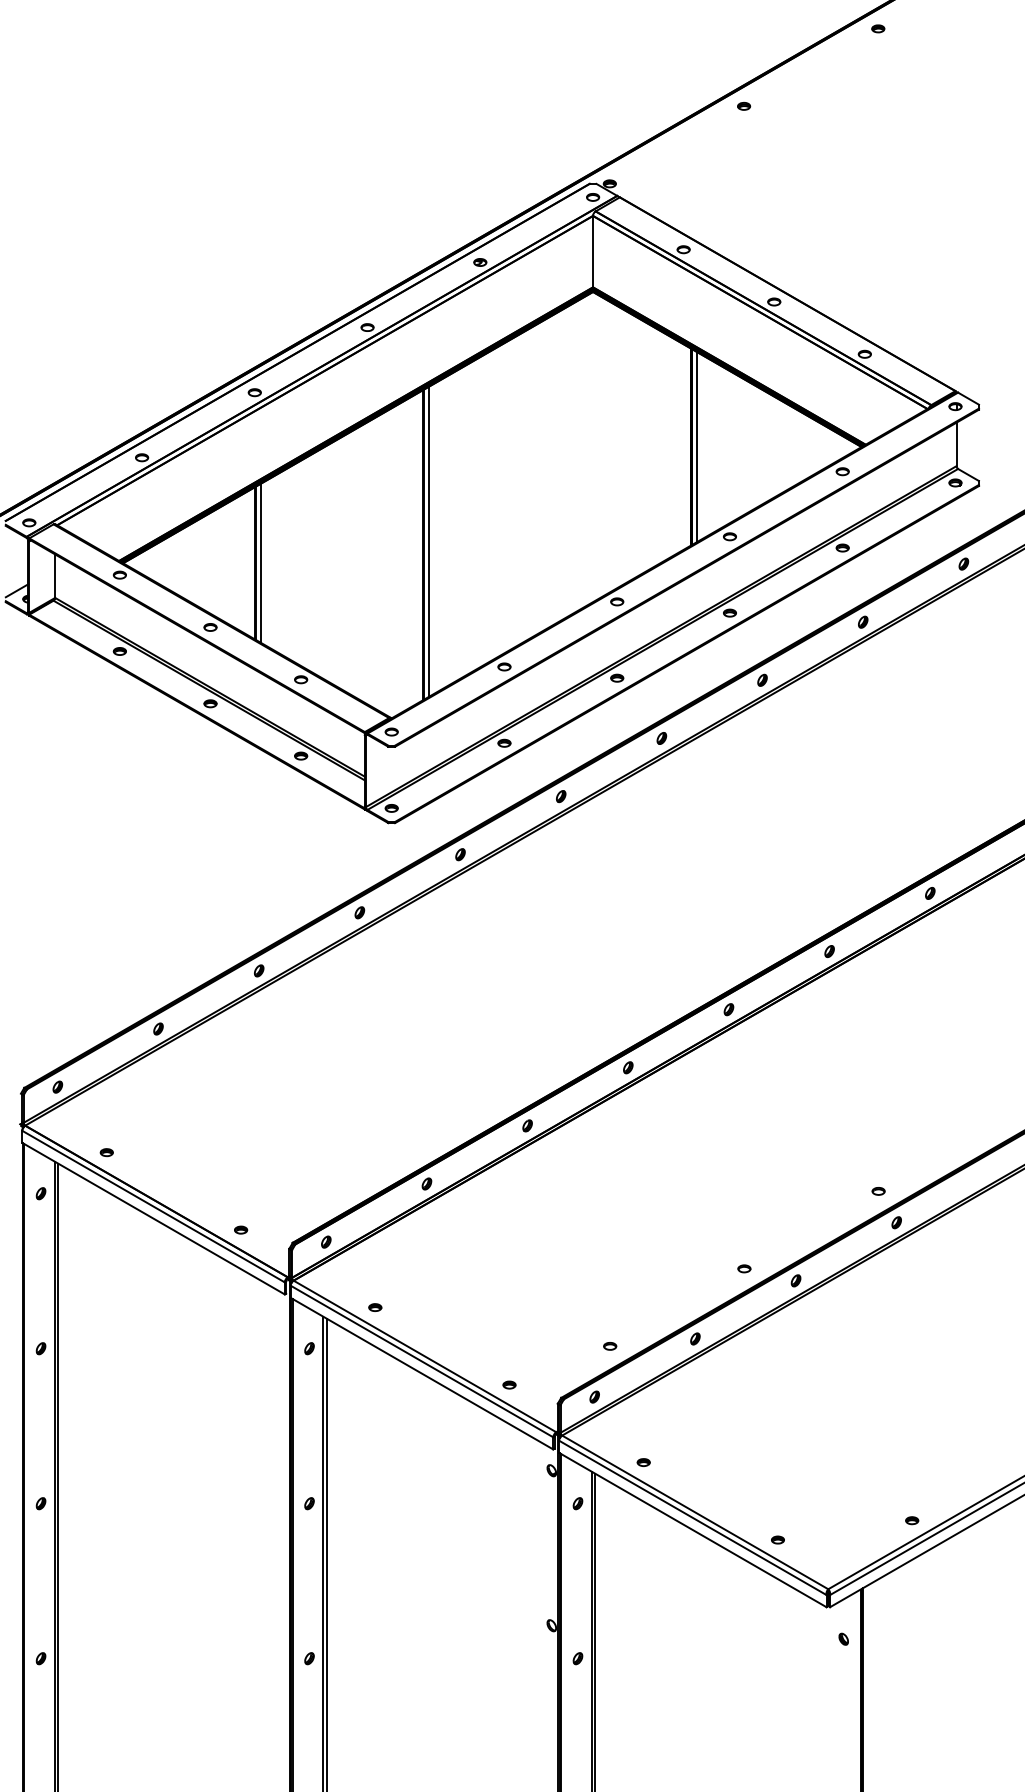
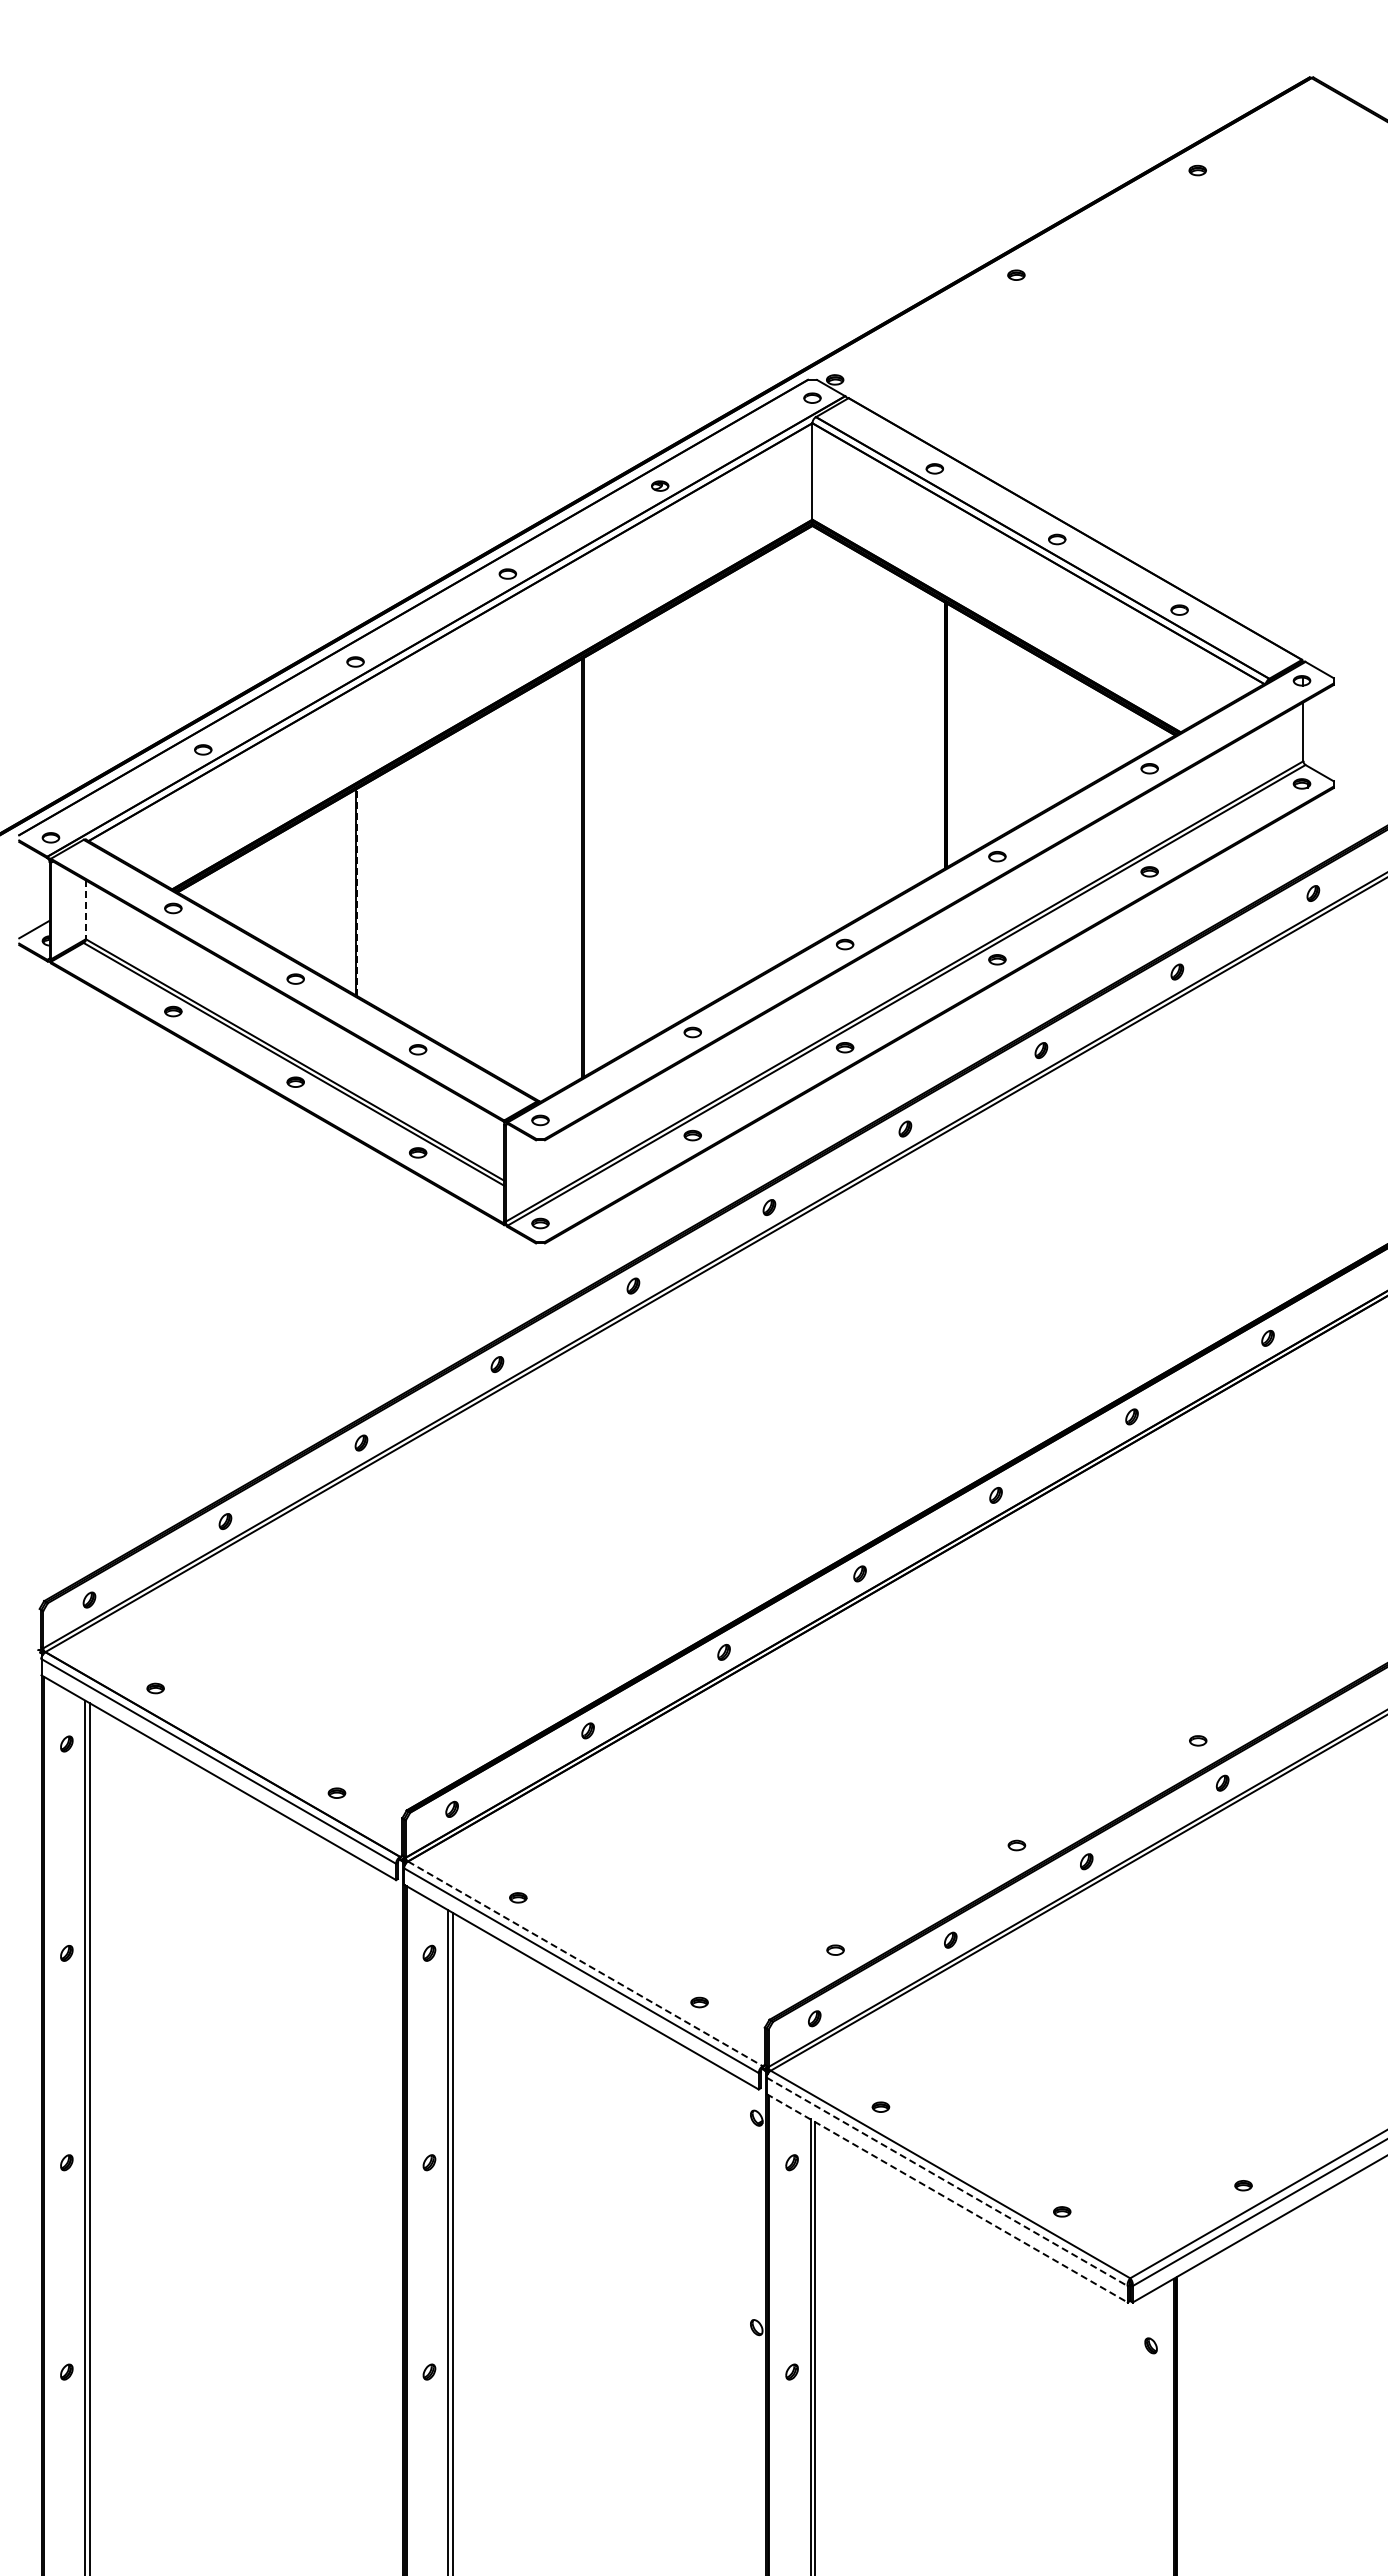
line: (696, 446) -> (952, 734), removed
line: (428, 541) -> (590, 863), removed
line: (256, 563) -> (357, 892), solid -> dashed
line: (260, 563) -> (363, 892), removed
line: (54, 576) -> (85, 910), solid -> dashed
line: (425, 1356) -> (585, 1963), solid -> dashed
line: (693, 1517) -> (947, 2181), solid -> dashed
line: (693, 1530) -> (947, 2198), solid -> dashed

